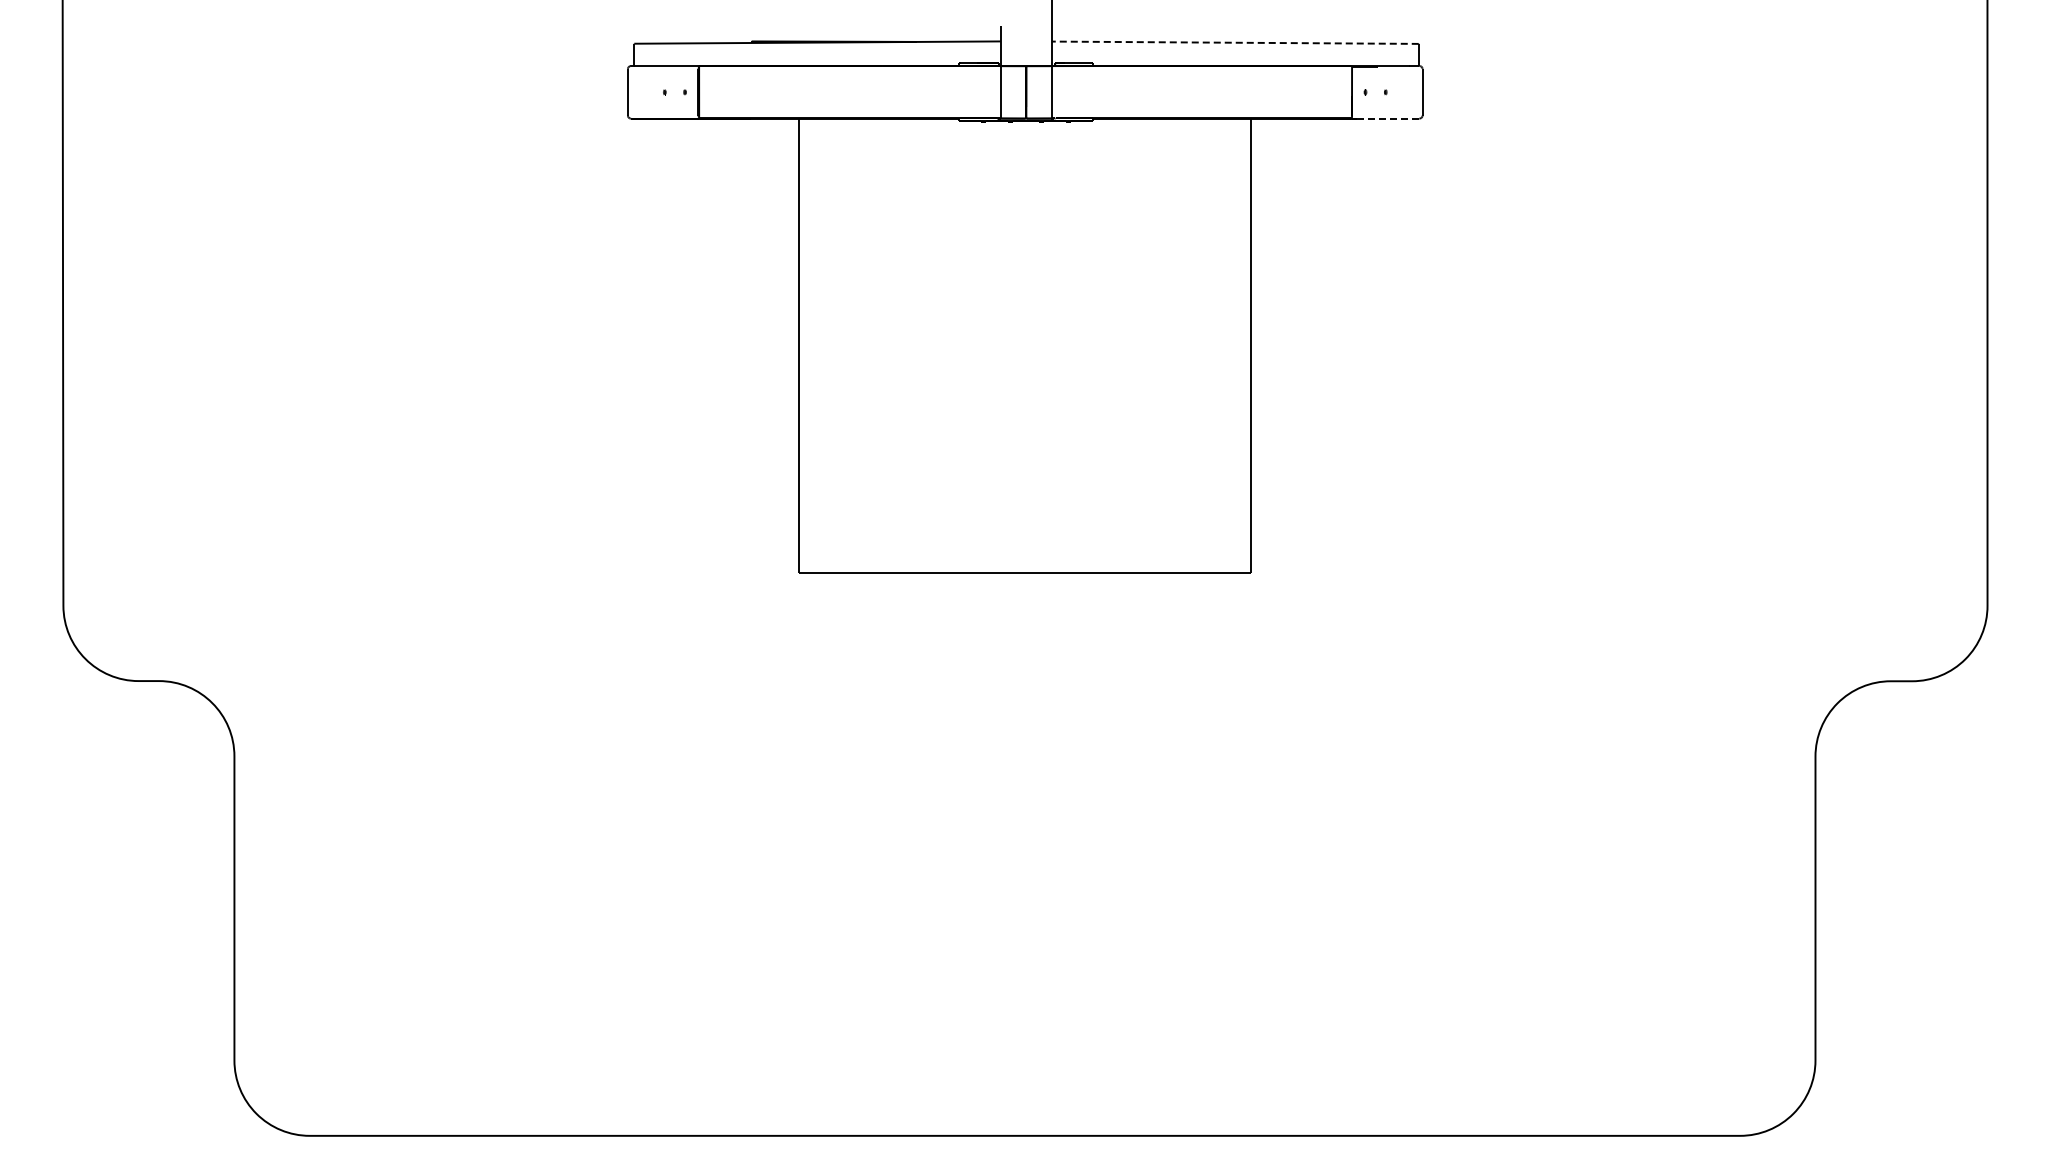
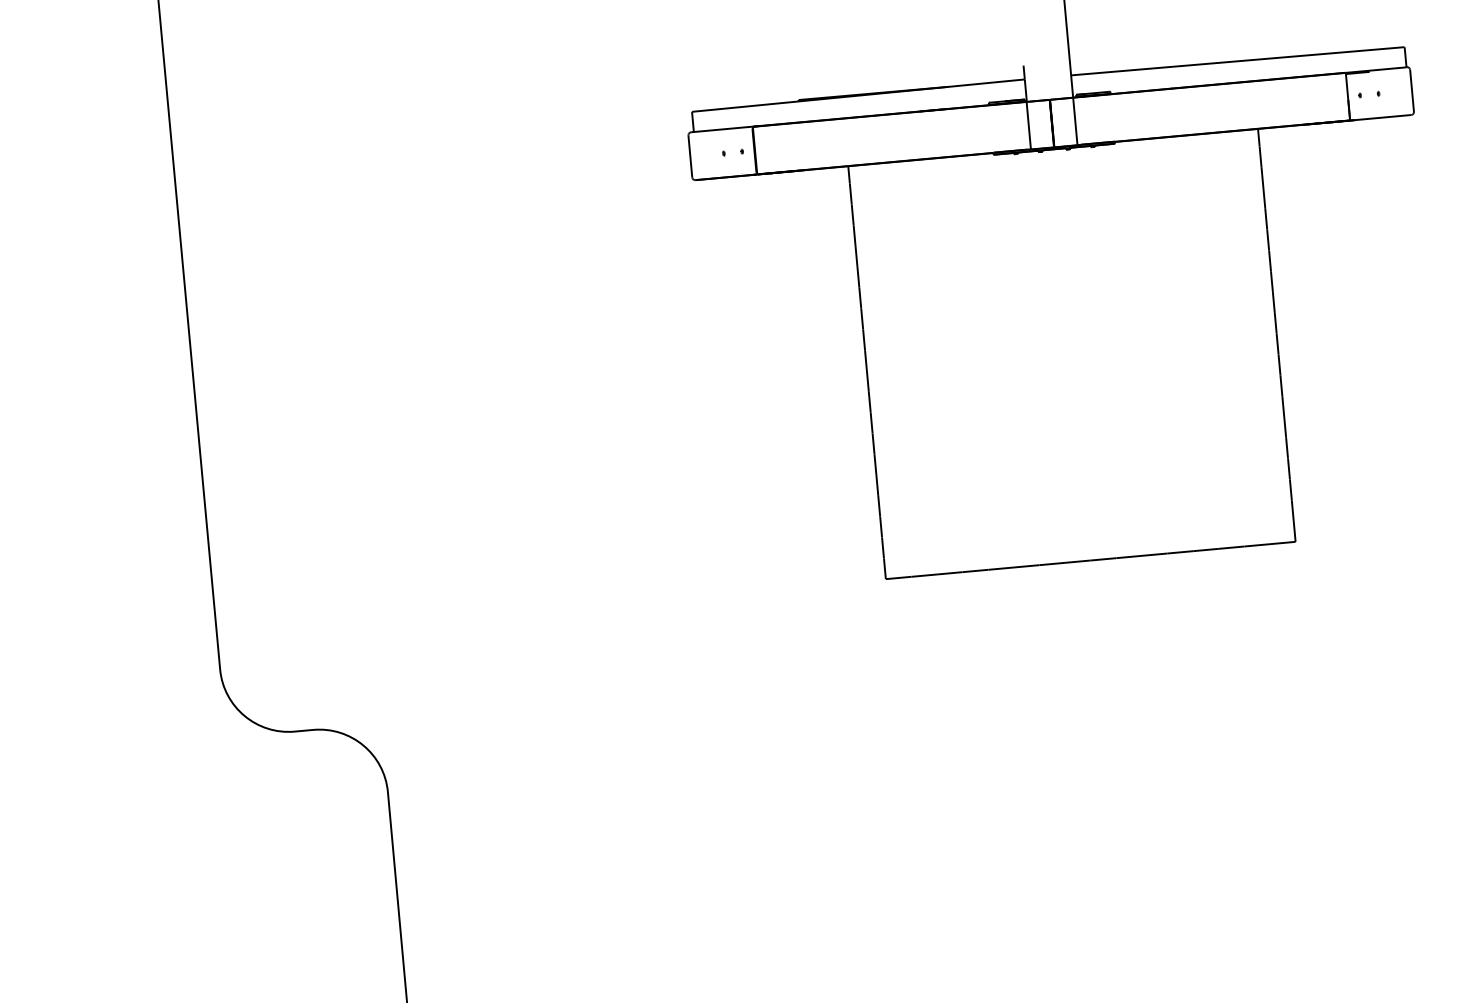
line: (1234, 42) -> (1237, 61), dashed -> solid
line: (1383, 118) -> (1378, 117), dashed -> solid

